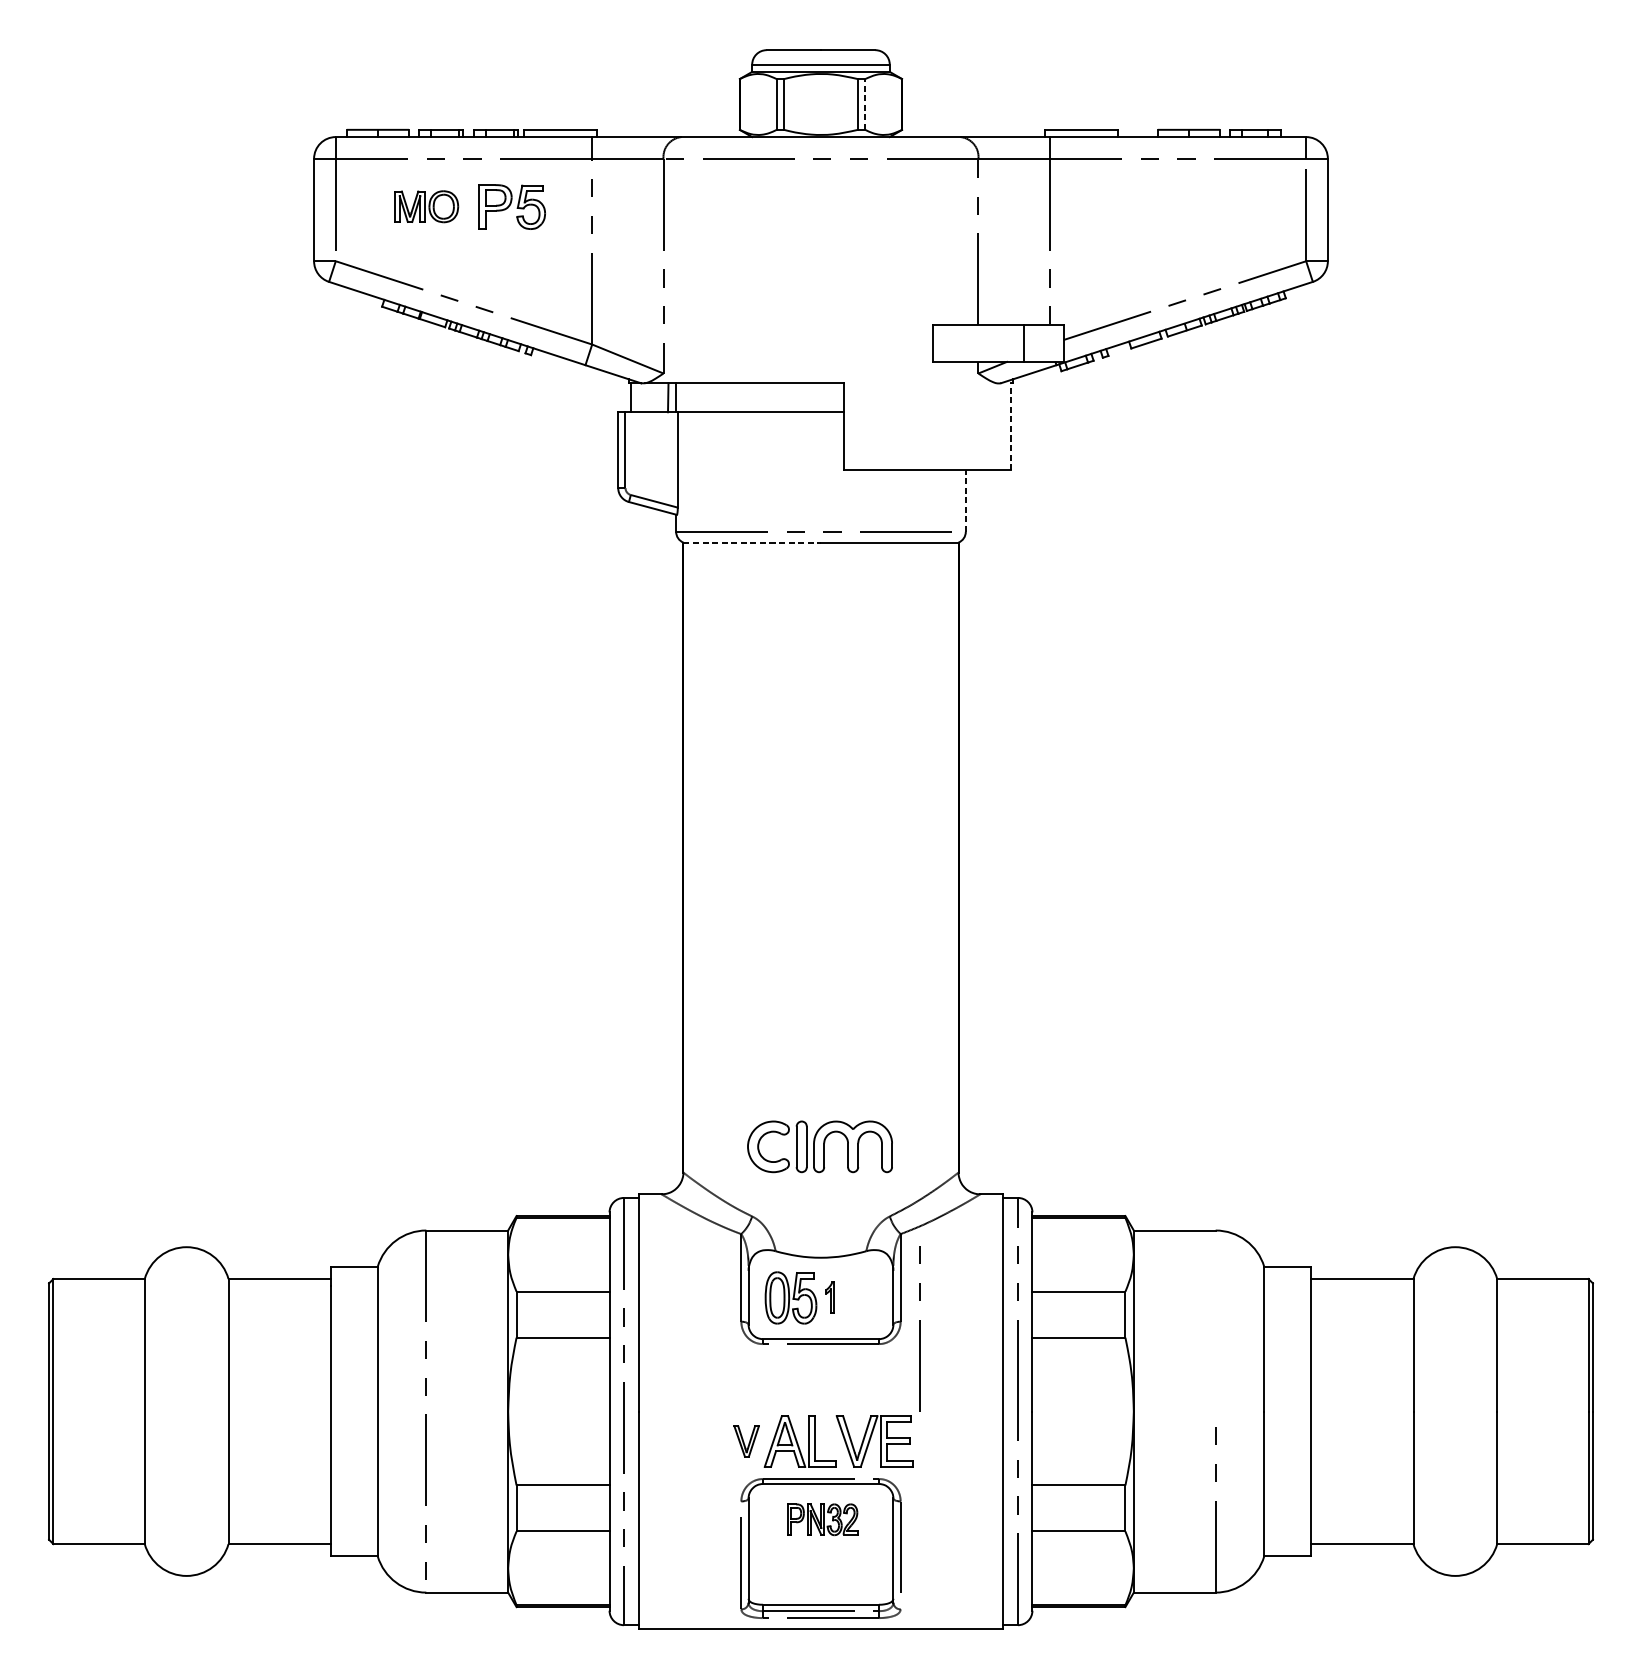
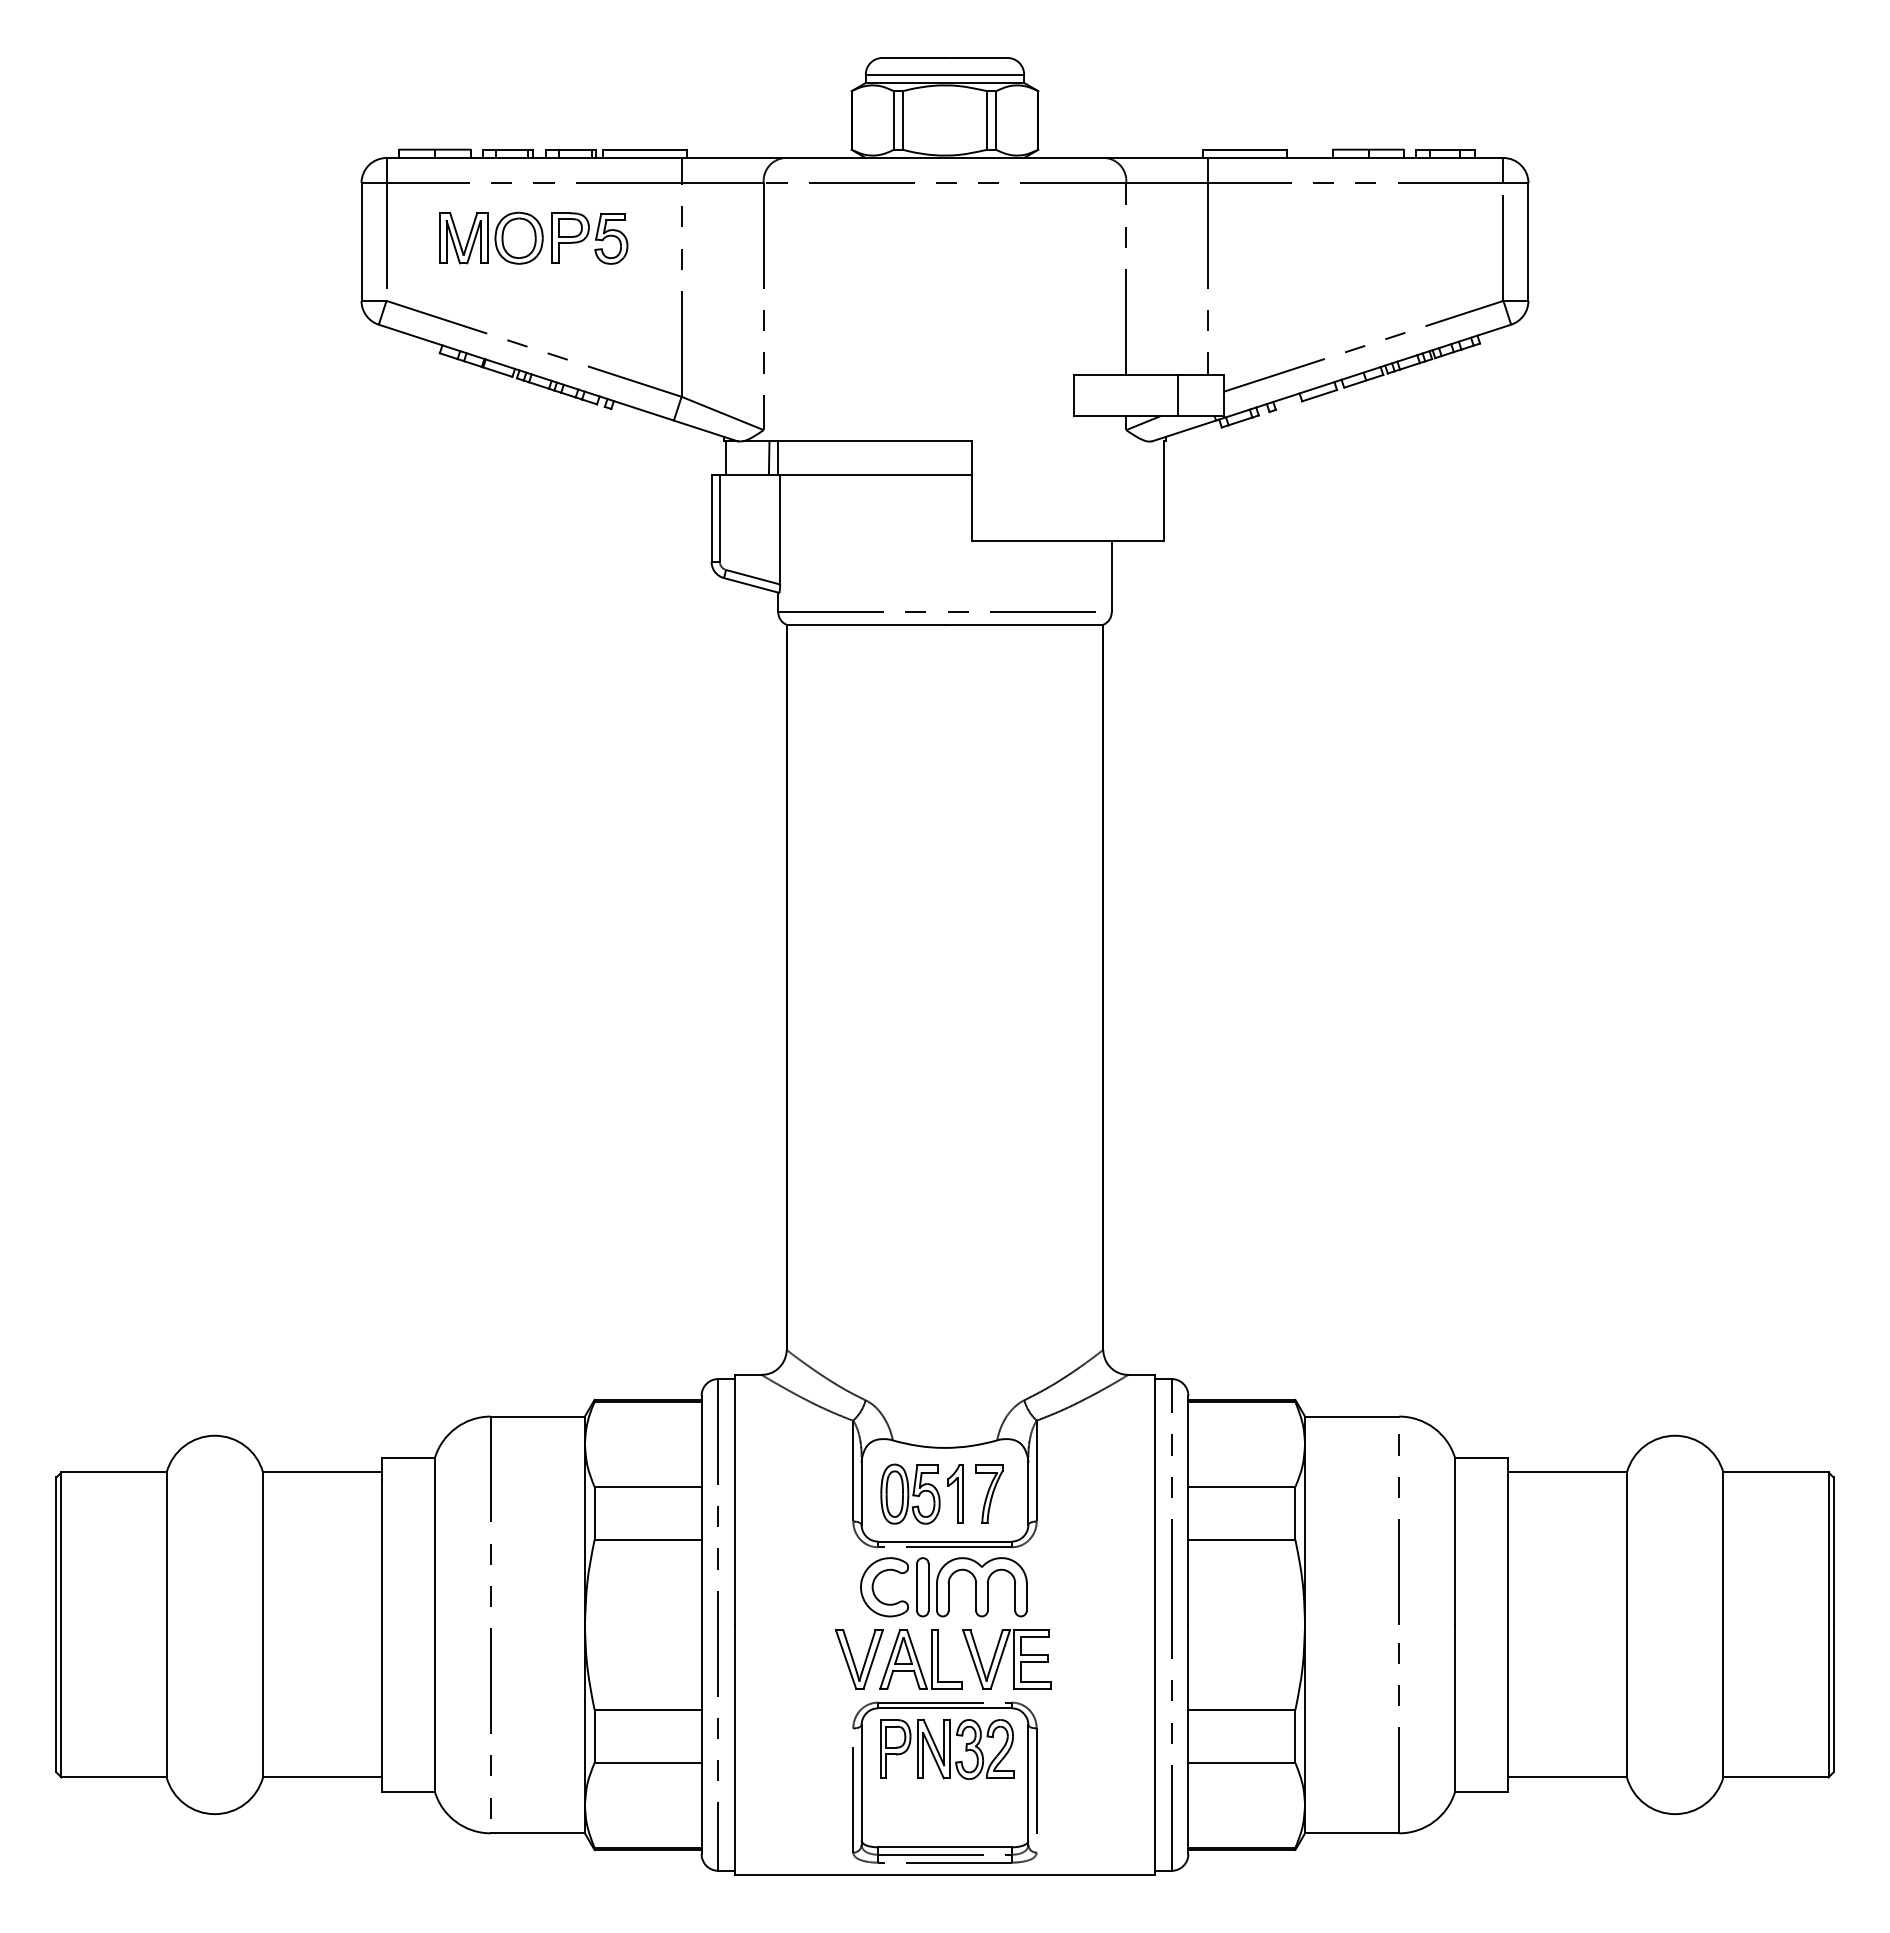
line: (865, 104) -> (996, 120), dashed -> solid
part: (426, 206) -> (491, 237), size x1.43
line: (1010, 425) -> (1163, 490), dashed -> solid
line: (965, 500) -> (1111, 576), dashed -> solid
line: (752, 542) -> (866, 624), dashed -> solid
part: (819, 1147) -> (943, 1587), moved
part: (830, 1297) -> (955, 1493), size x1.67
part: (859, 1297) -> (989, 1493), added
line: (919, 1328) -> (1398, 1529), moved
part: (746, 1441) -> (859, 1659), size x1.67
part: (823, 1519) -> (947, 1749), size x1.67

